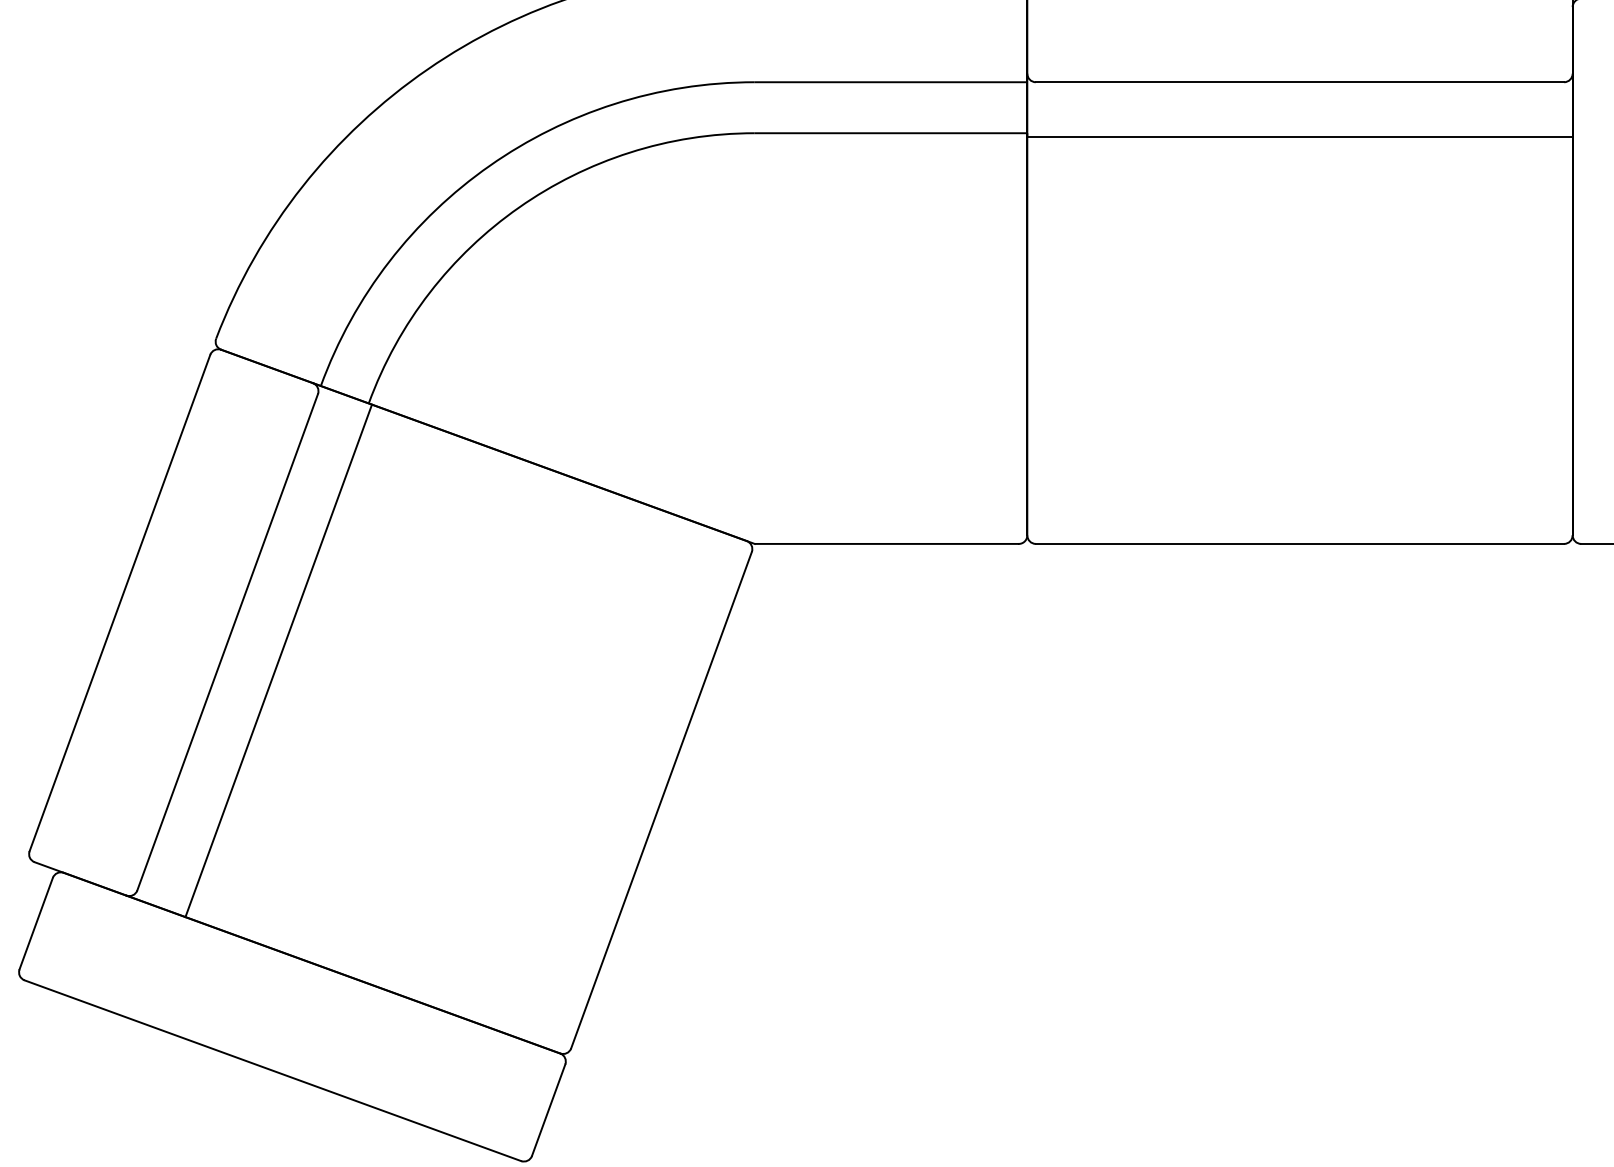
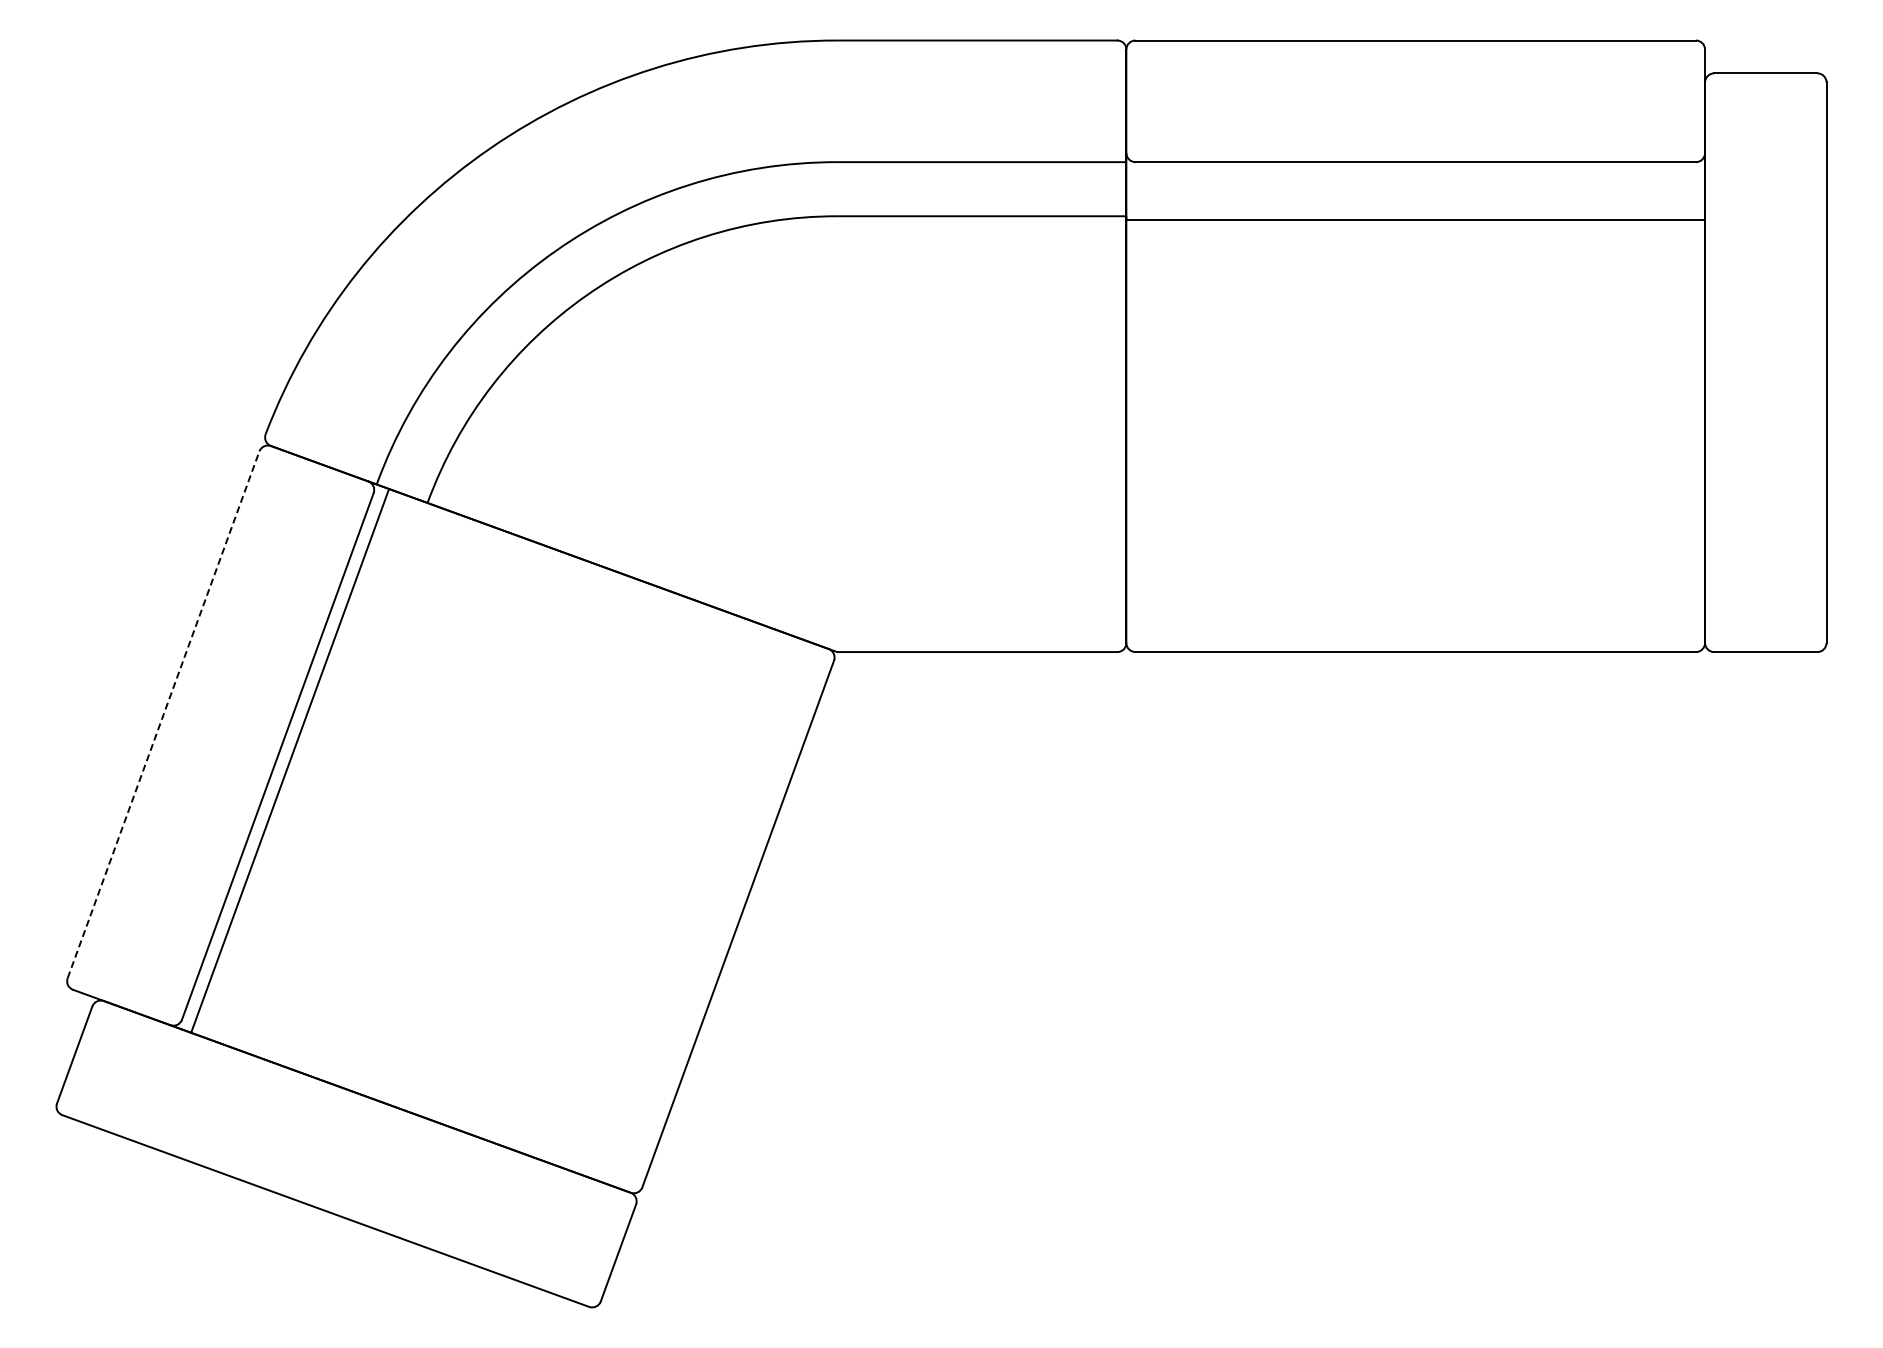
line: (119, 602) -> (163, 714), solid -> dashed
line: (279, 661) -> (290, 761), moved

